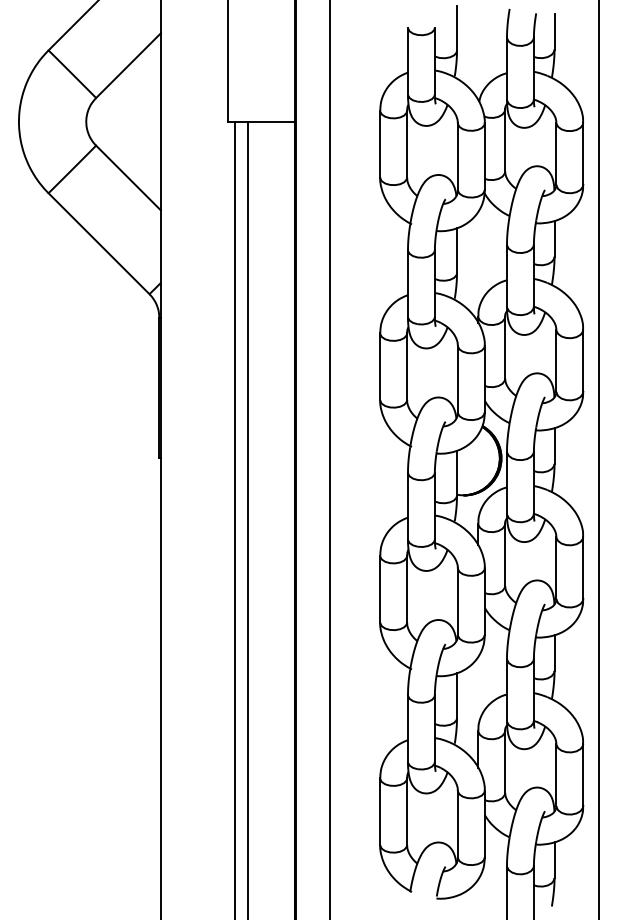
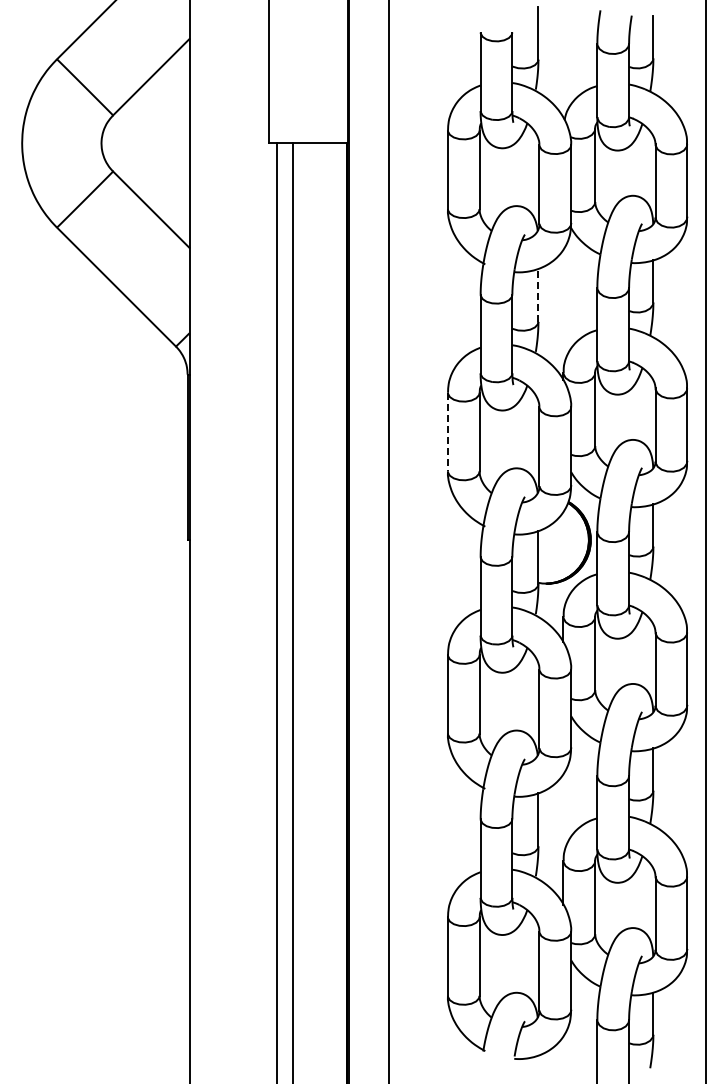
line: (457, 249) -> (538, 294), solid -> dashed
line: (379, 367) -> (447, 432), solid -> dashed

